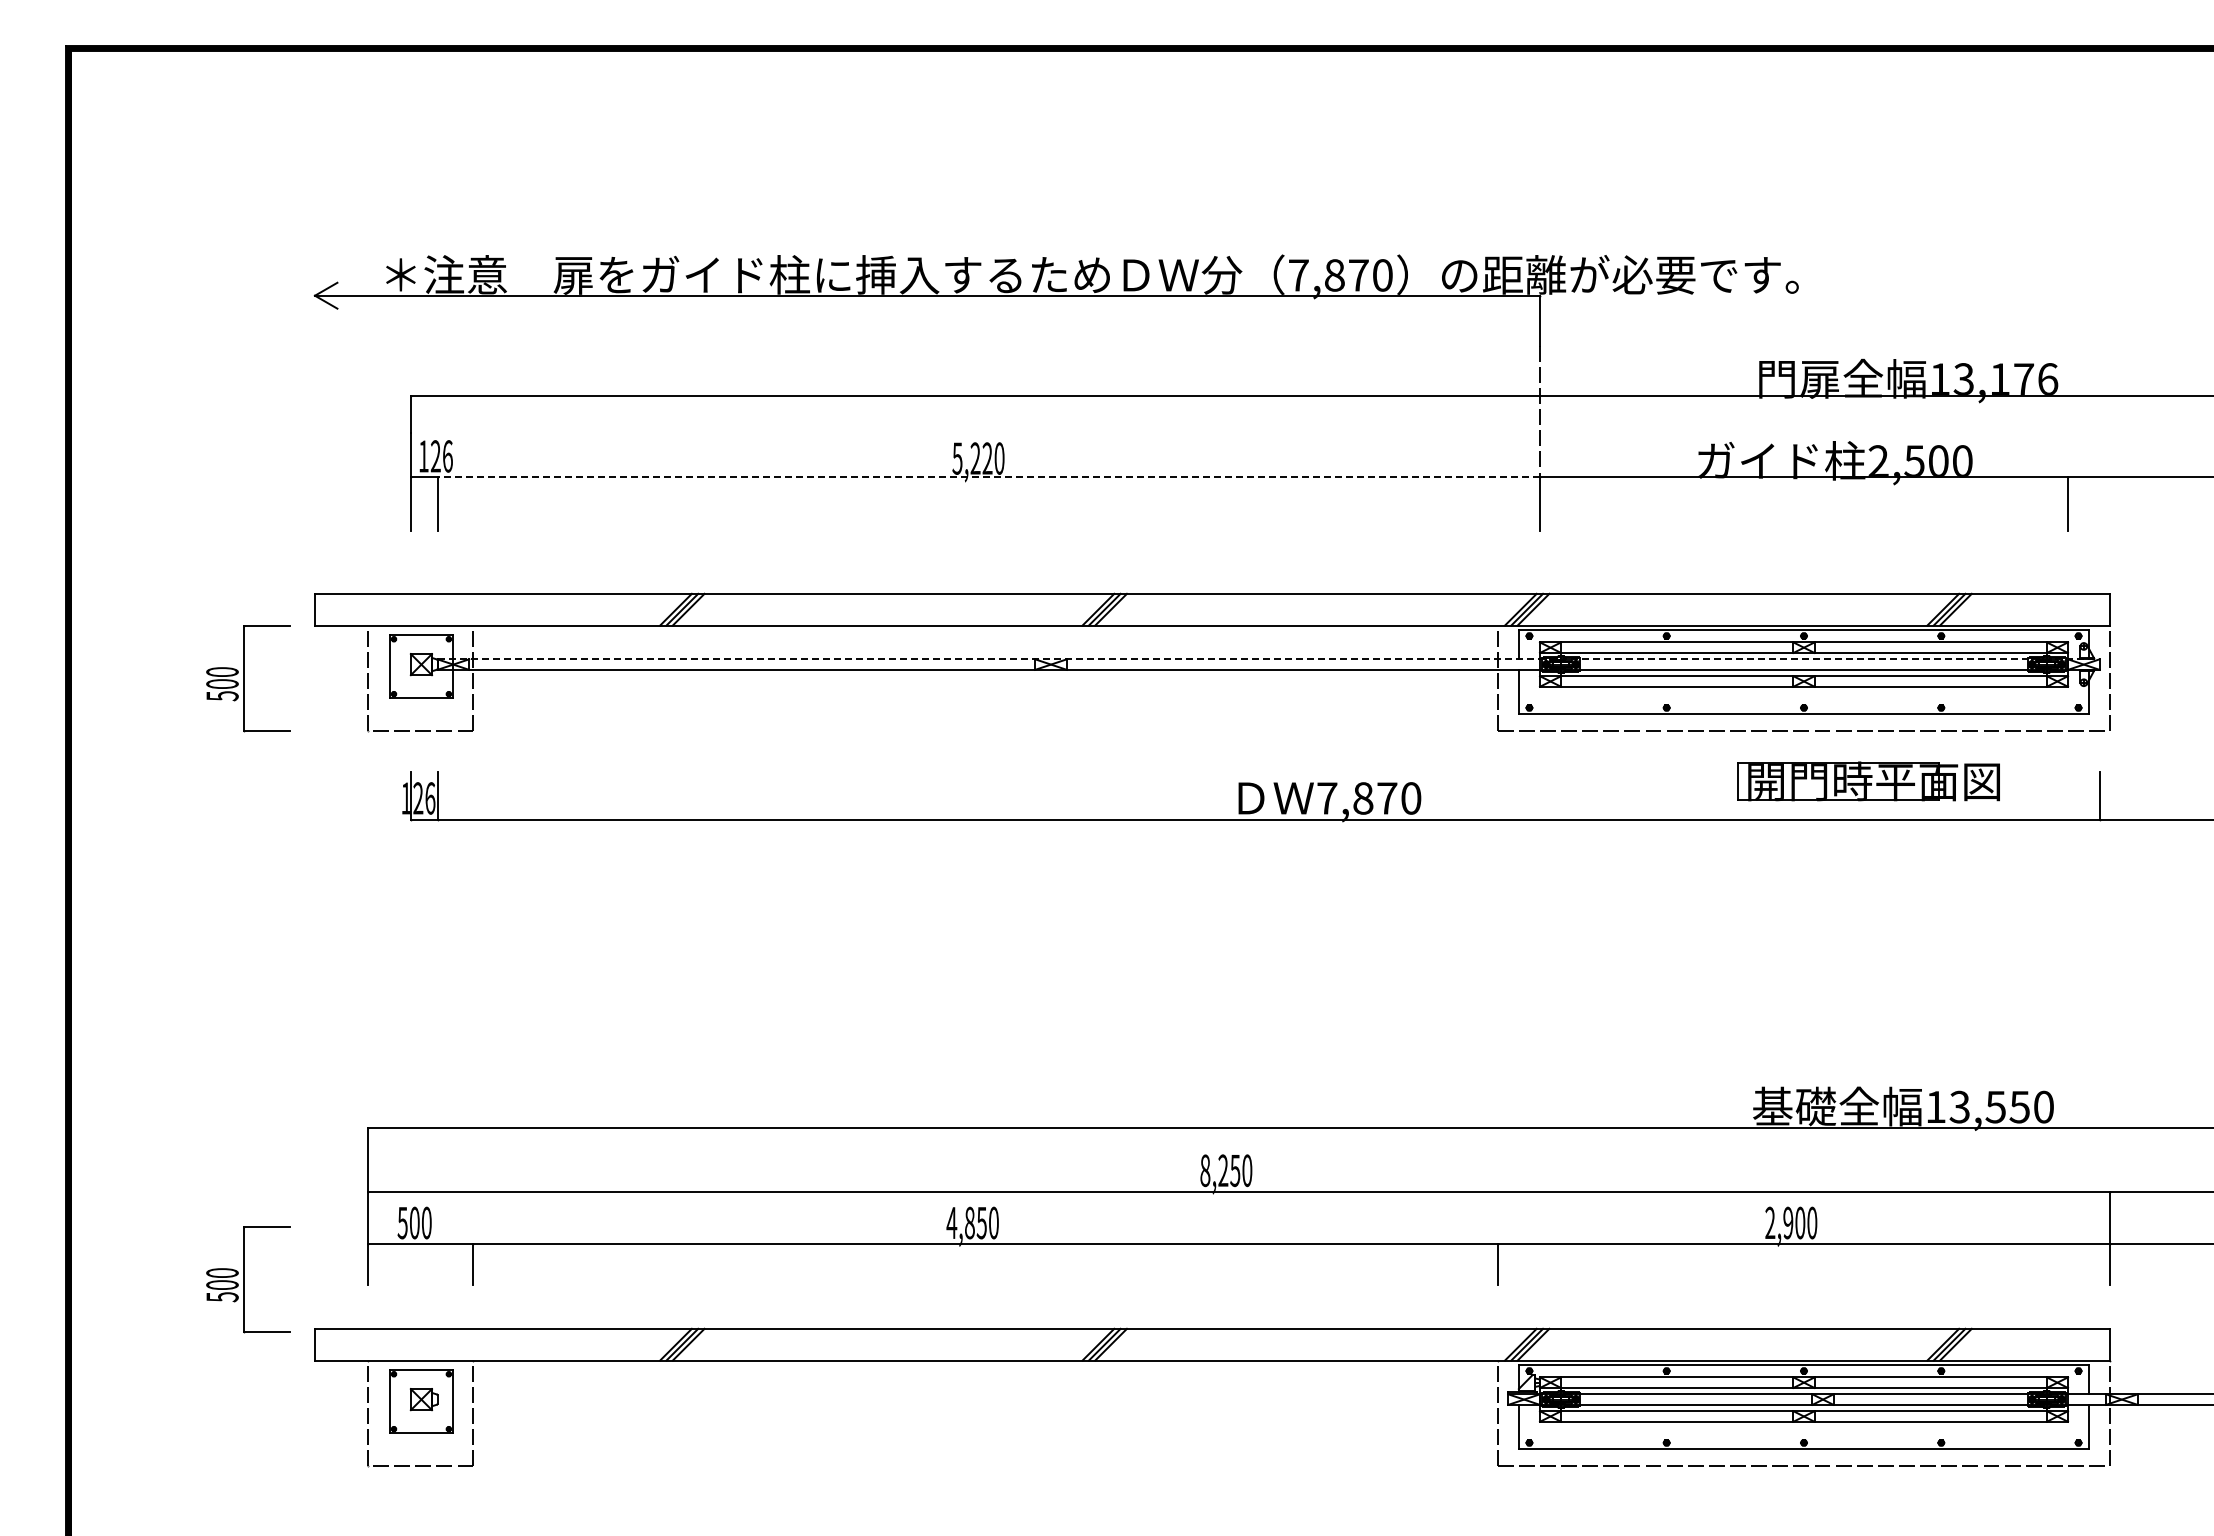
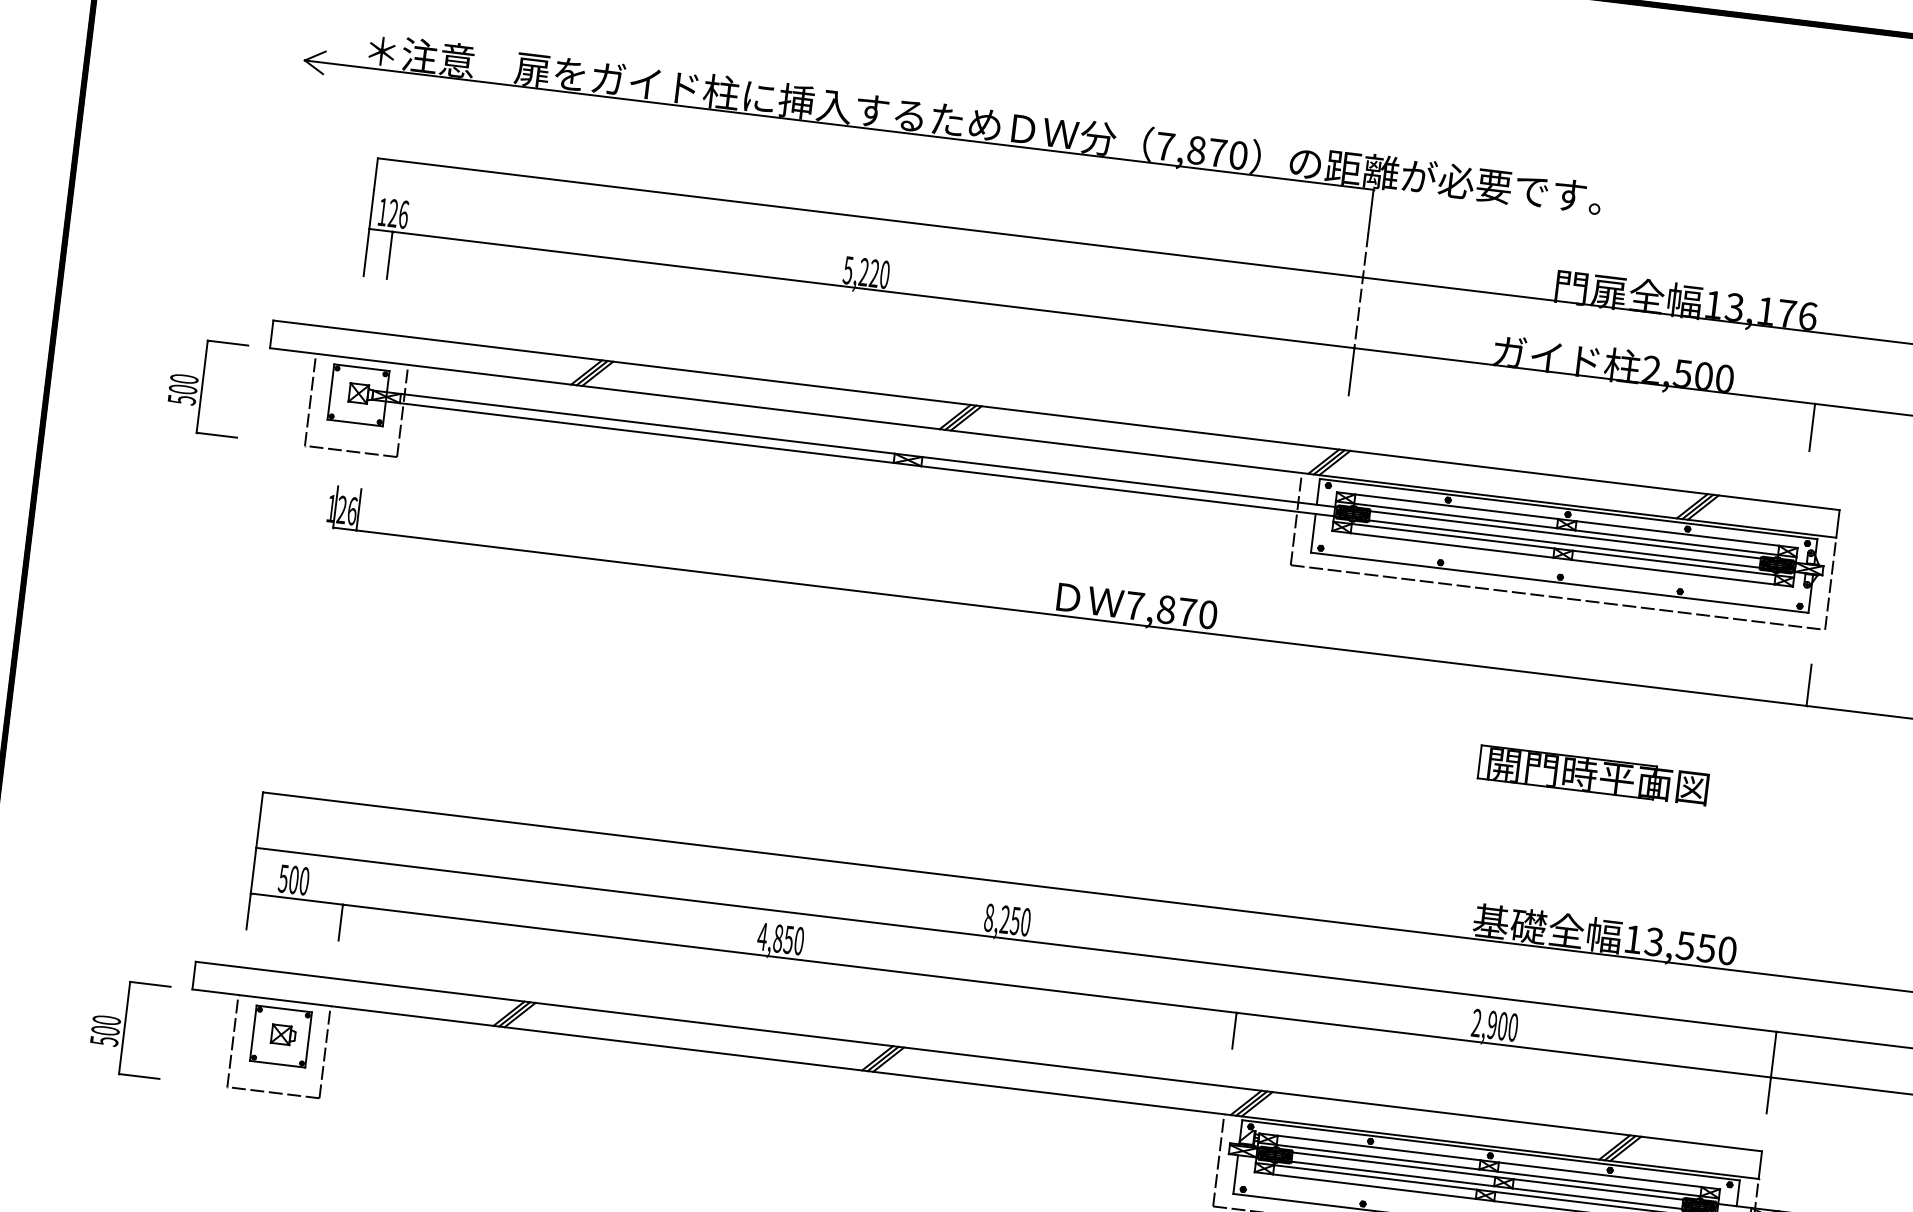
line: (988, 477) -> (873, 290), dashed -> solid
line: (1269, 659) -> (1099, 478), dashed -> solid
part: (1868, 781) -> (1593, 775), moved
part: (248, 1279) -> (128, 1028), moved

